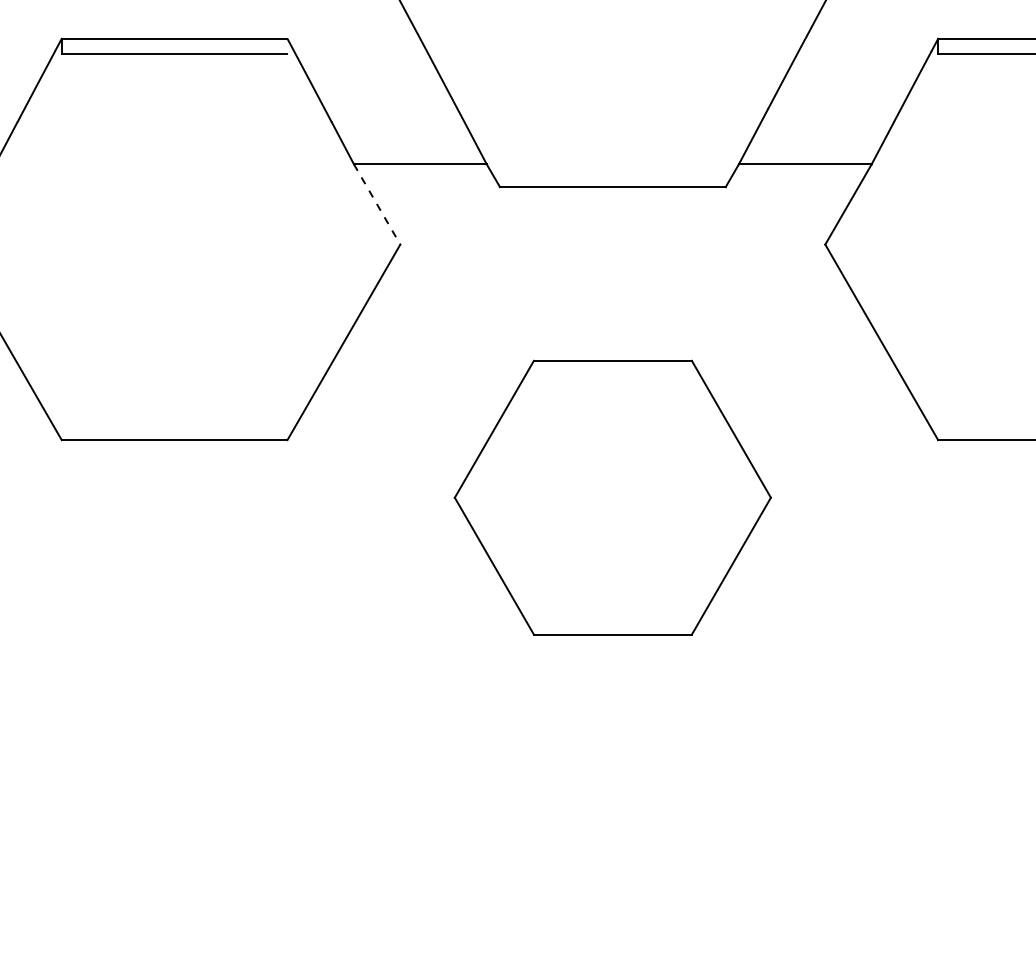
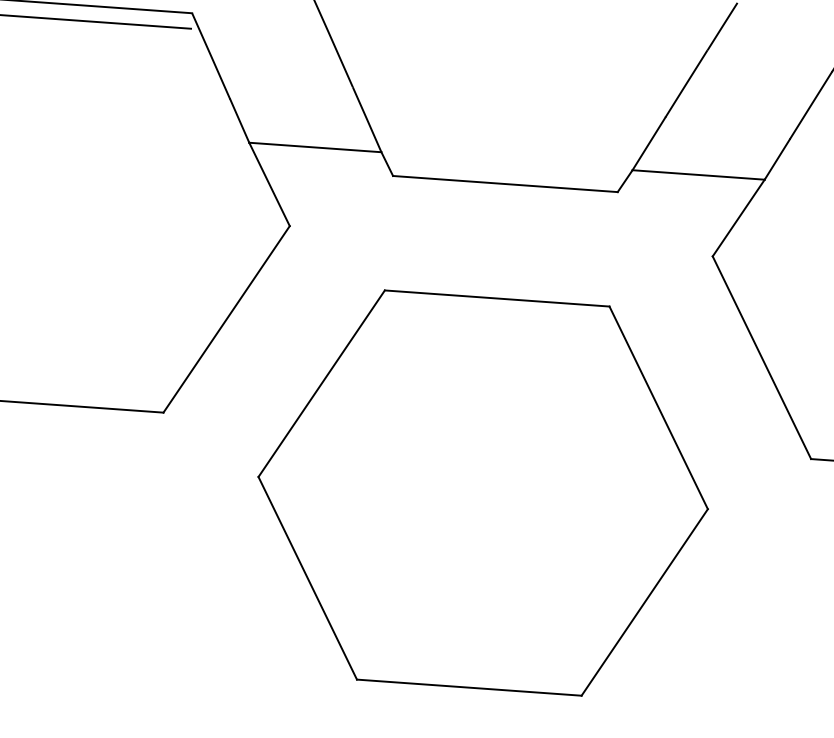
line: (377, 204) -> (269, 184), dashed -> solid
part: (612, 497) -> (482, 492), size x1.43

